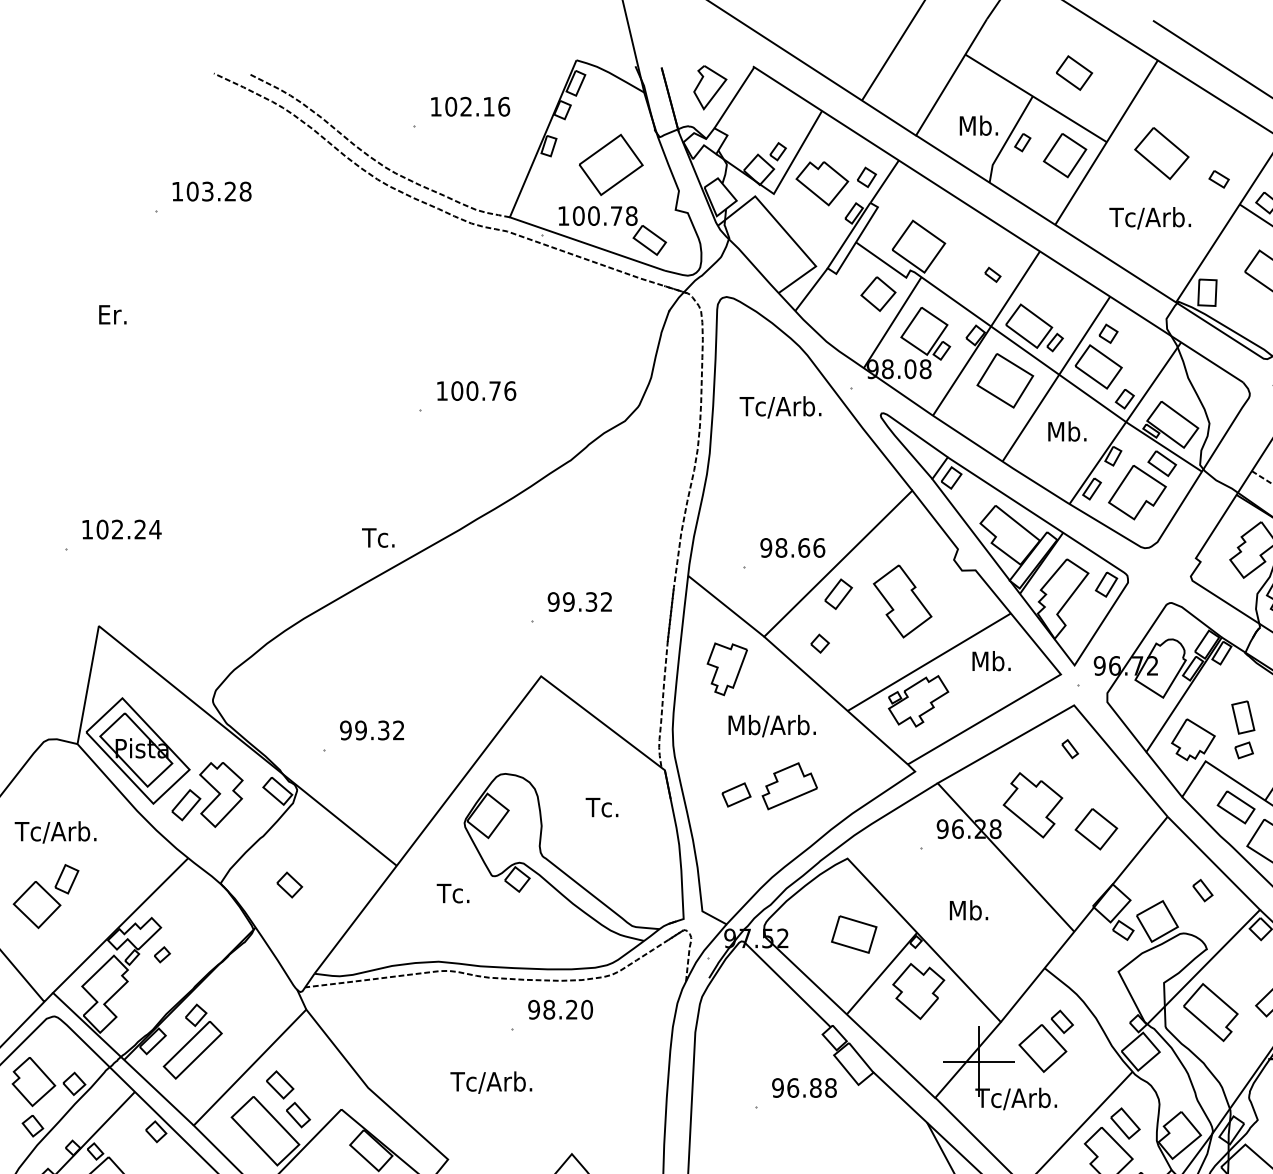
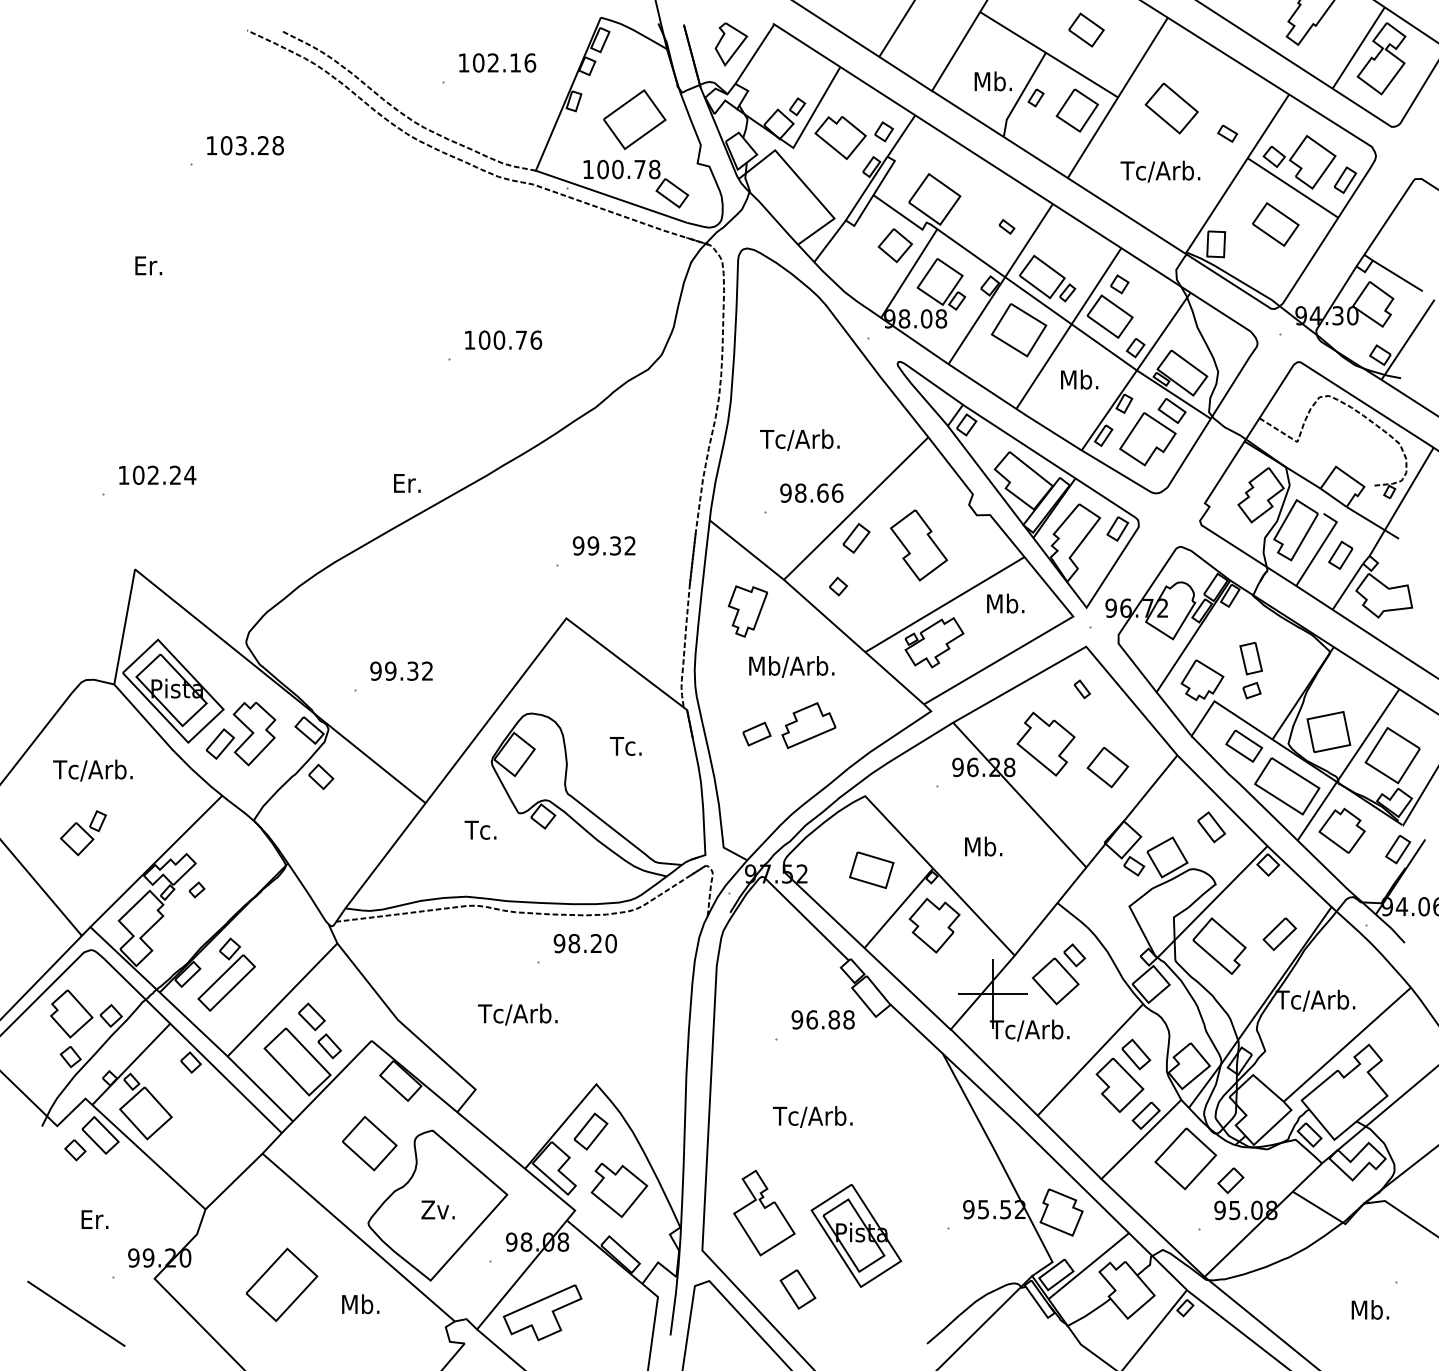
text: (780, 407) -> (799, 440), moved
text: (378, 538) -> (407, 483), Tc. -> Er.
part: (290, 884) -> (321, 776), moved
part: (1202, 890) -> (1211, 827), size x1.43
part: (44, 896) -> (82, 833), size x0.71

